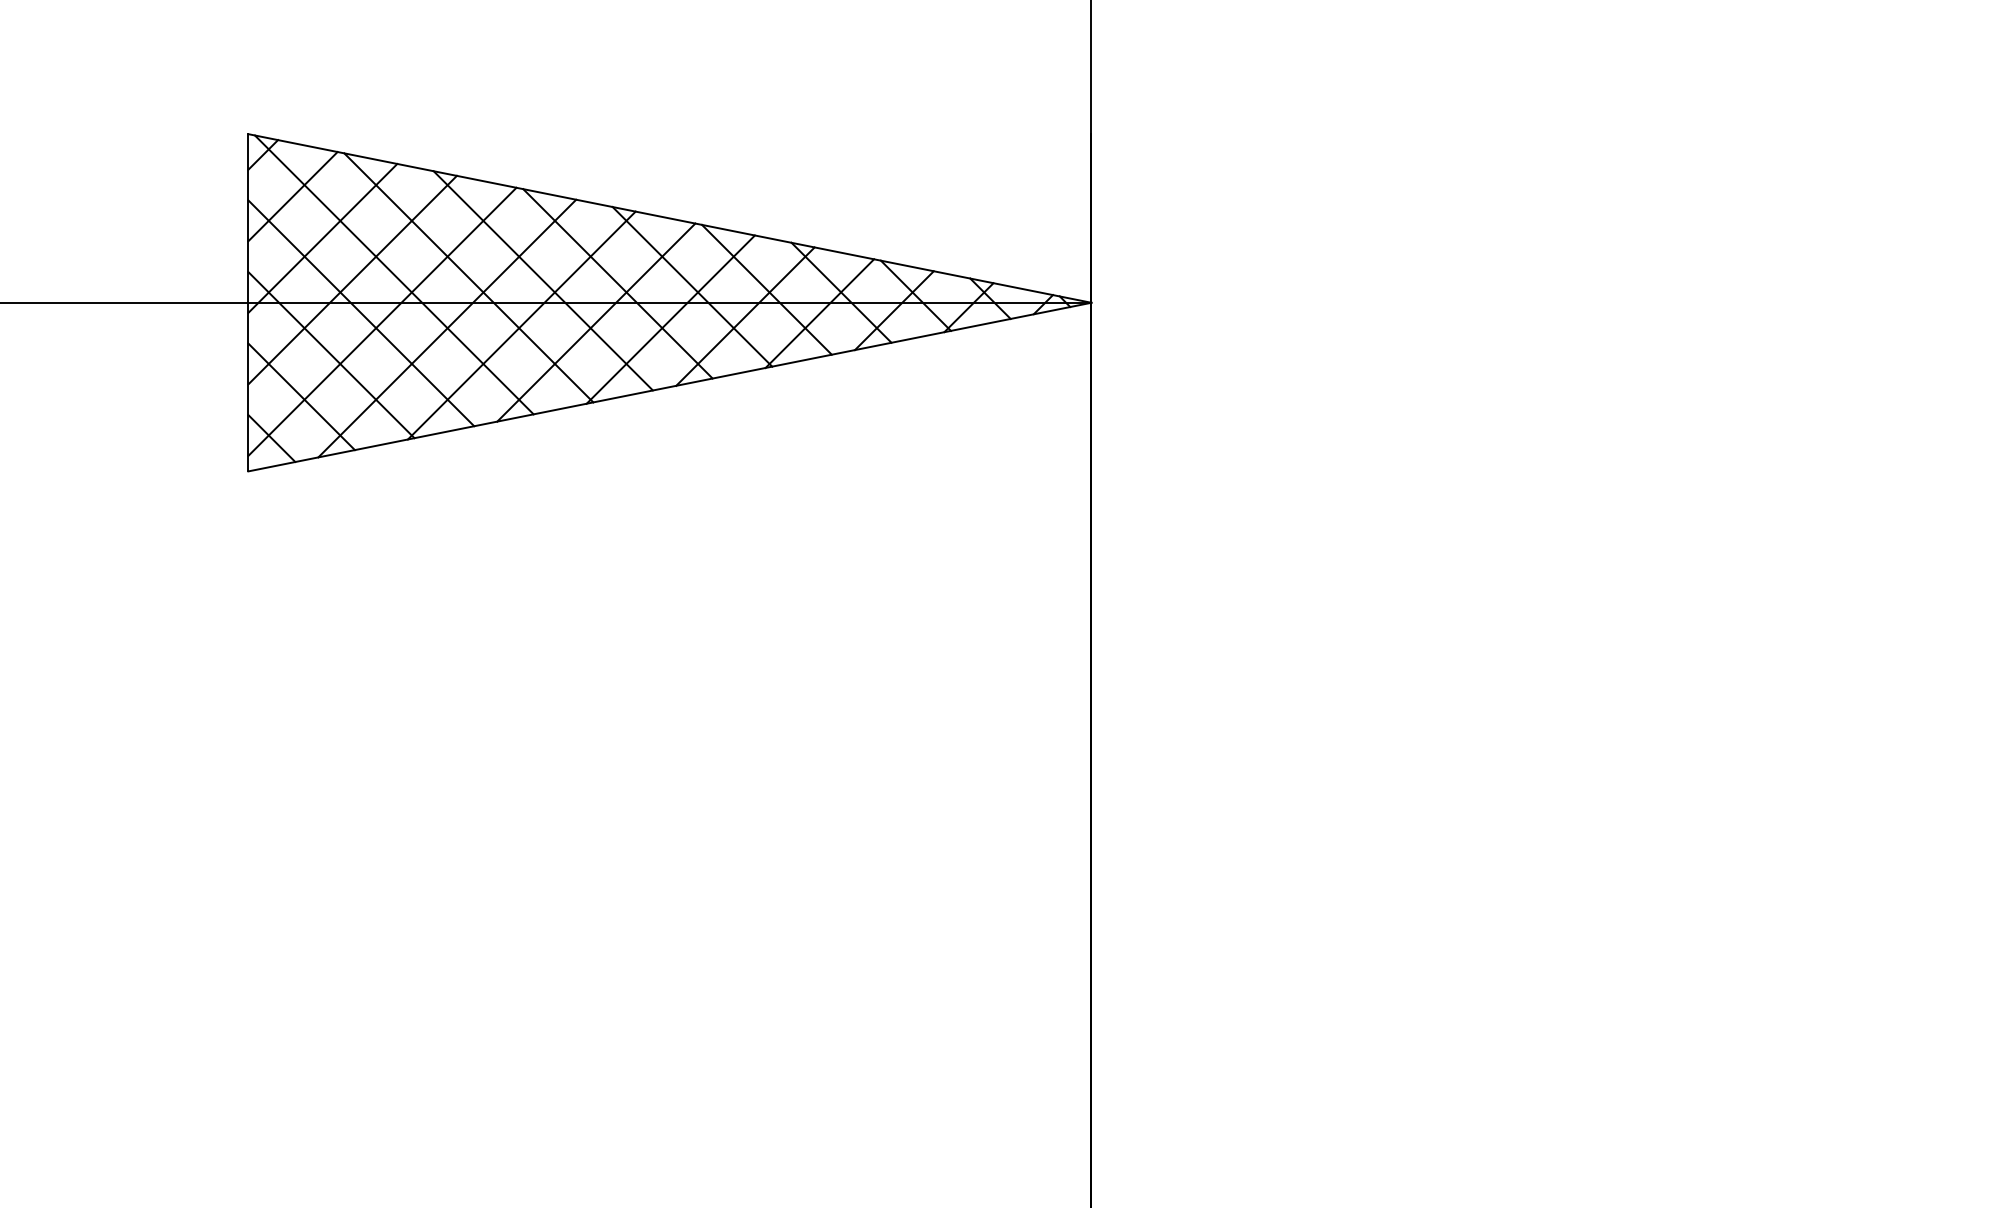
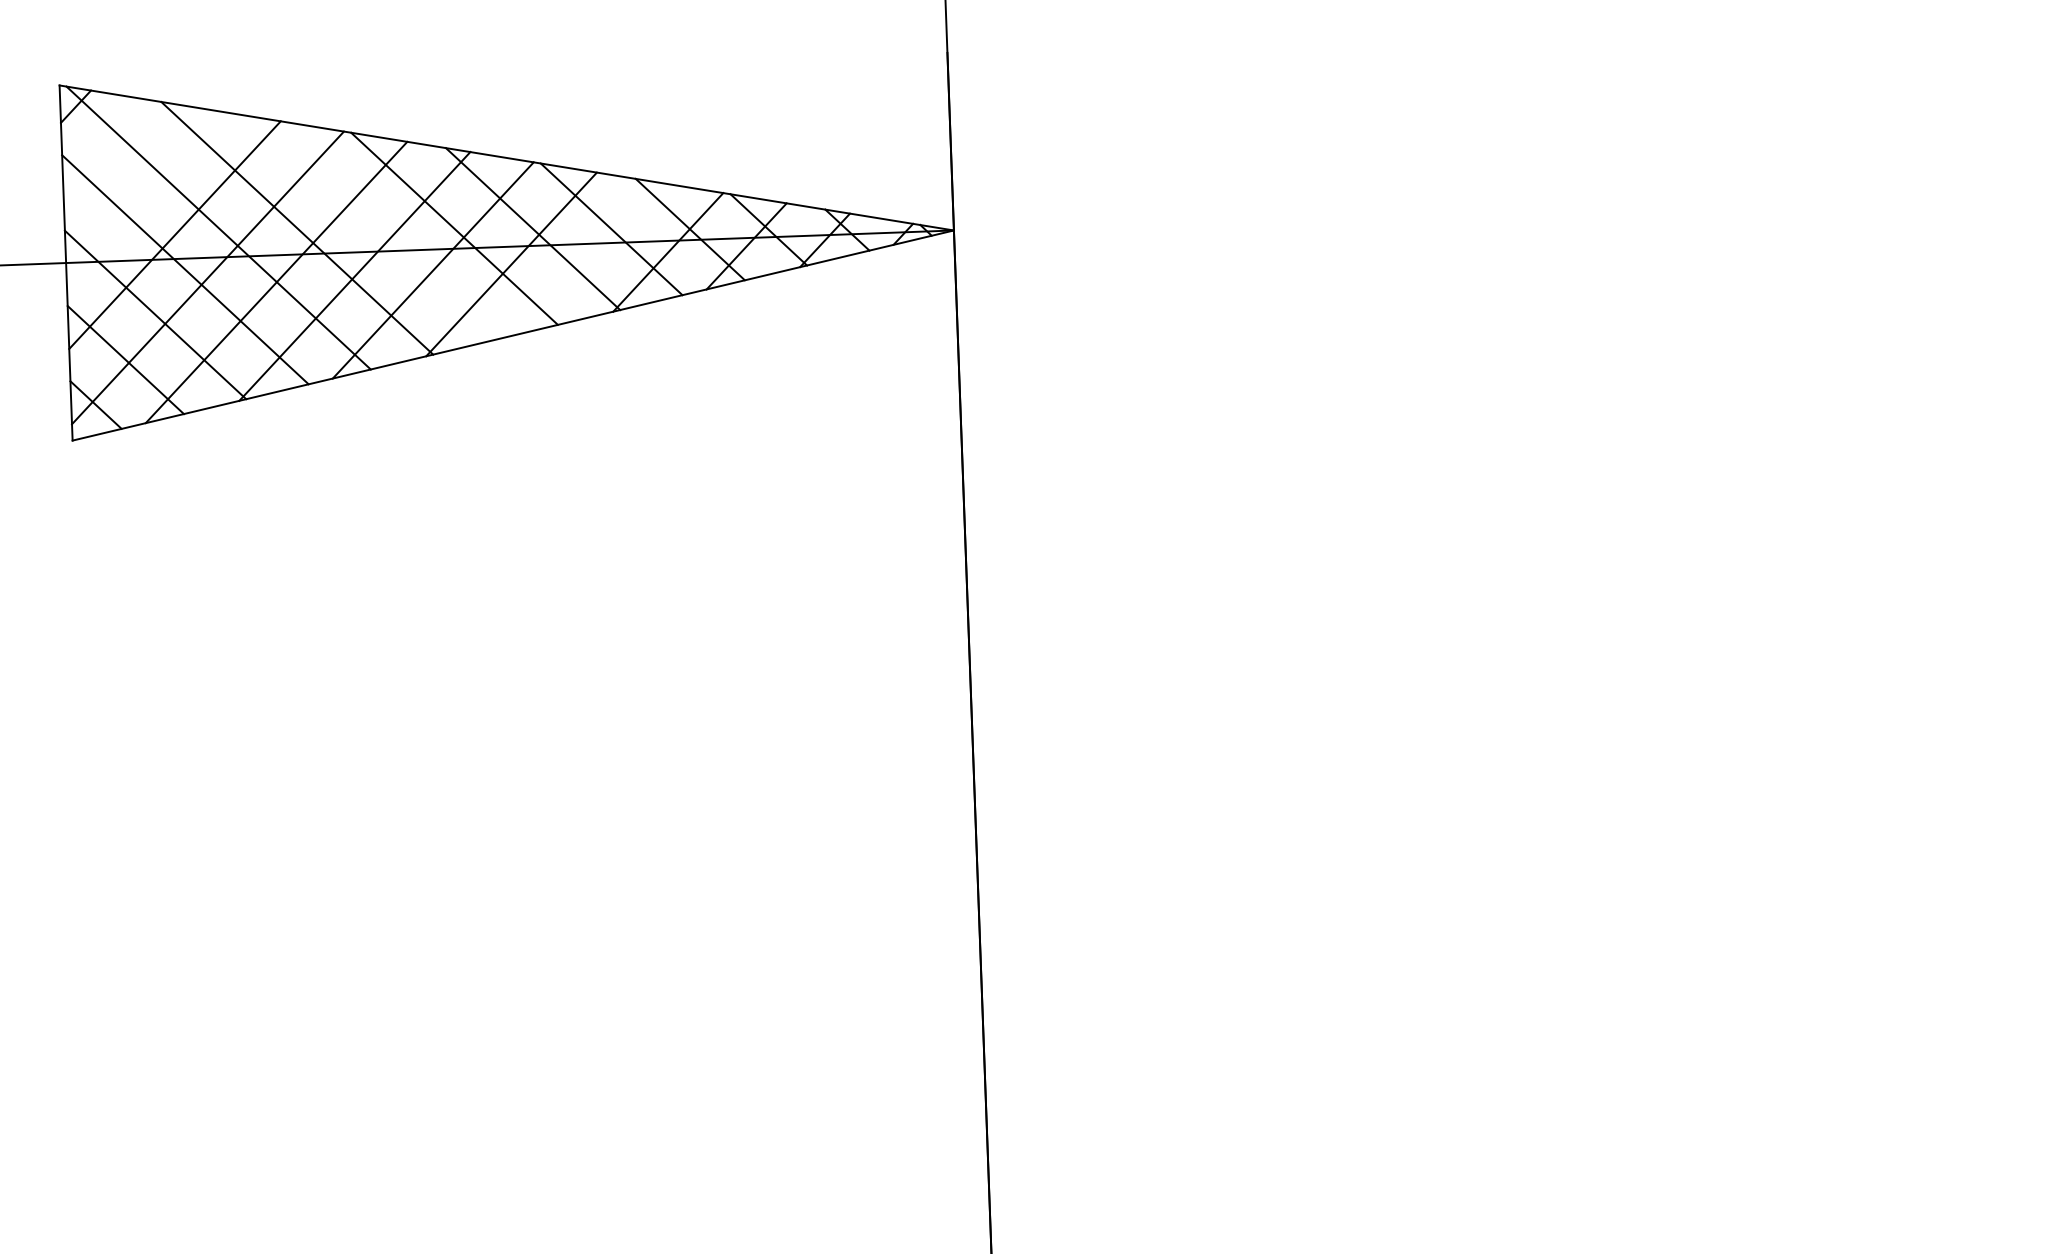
line: (292, 196) -> (108, 149), removed
line: (322, 238) -> (141, 192), removed
line: (542, 280) -> (374, 228), removed
line: (745, 316) -> (590, 258), removed

